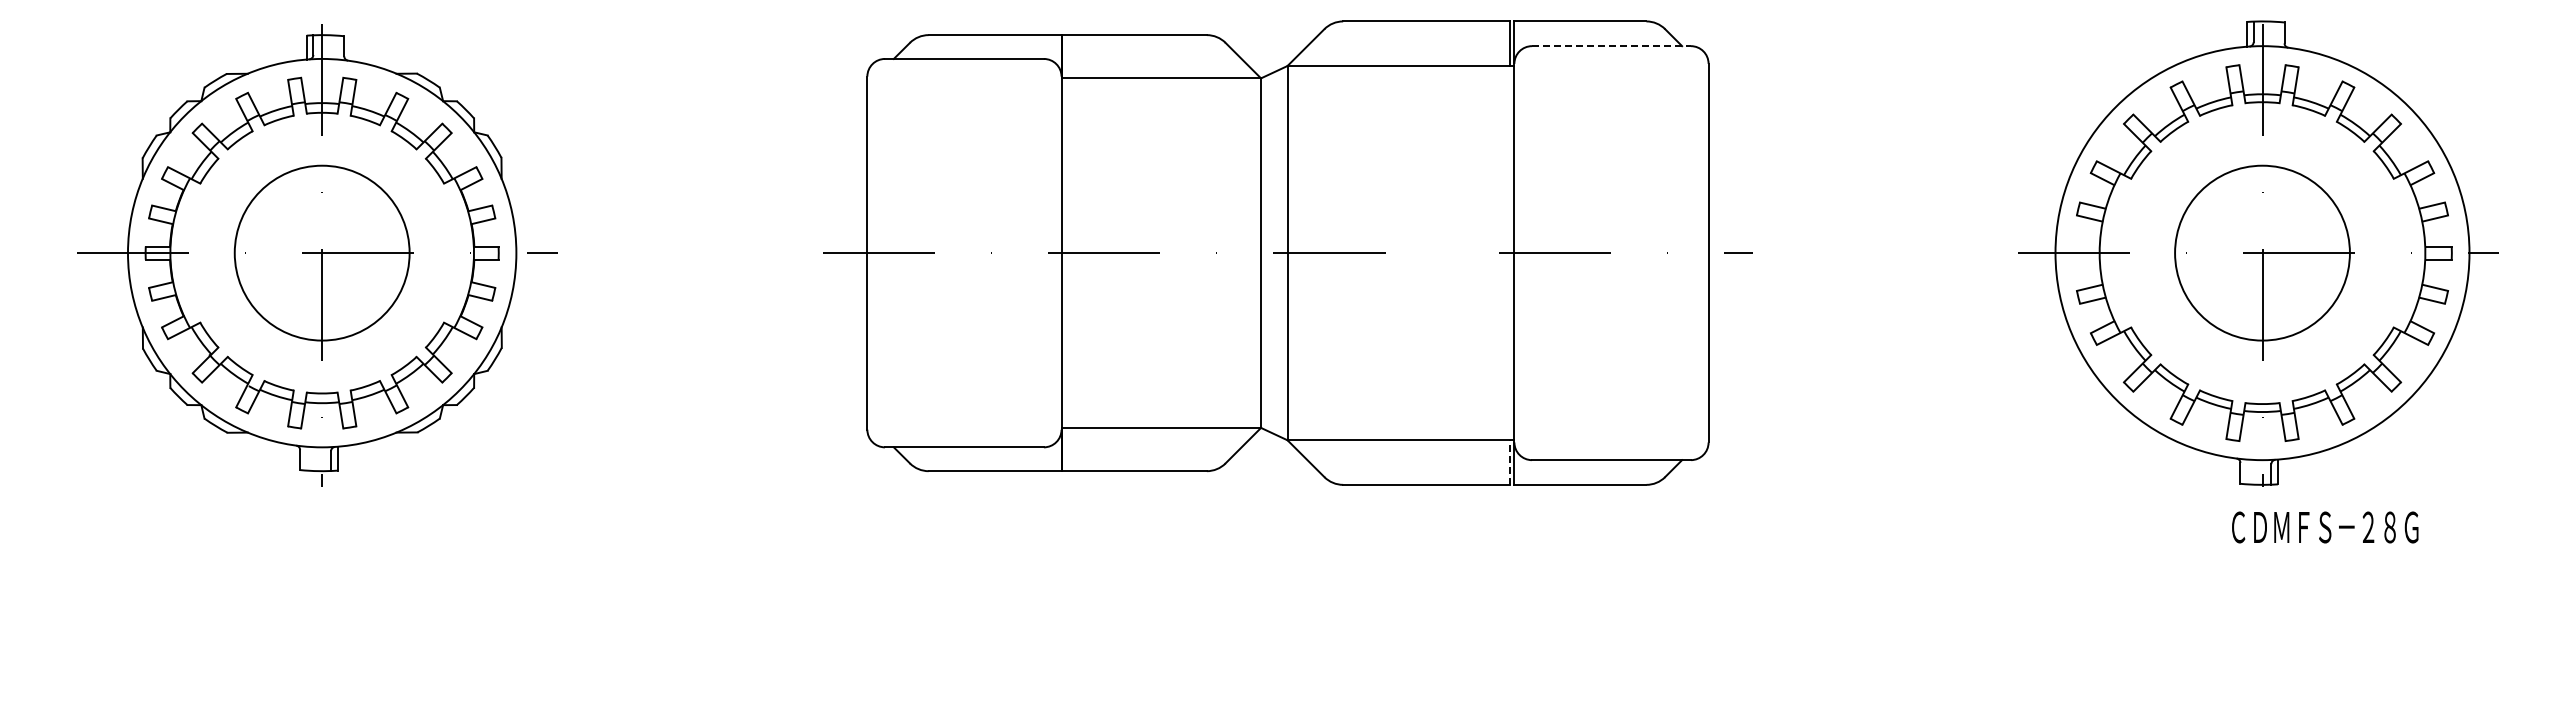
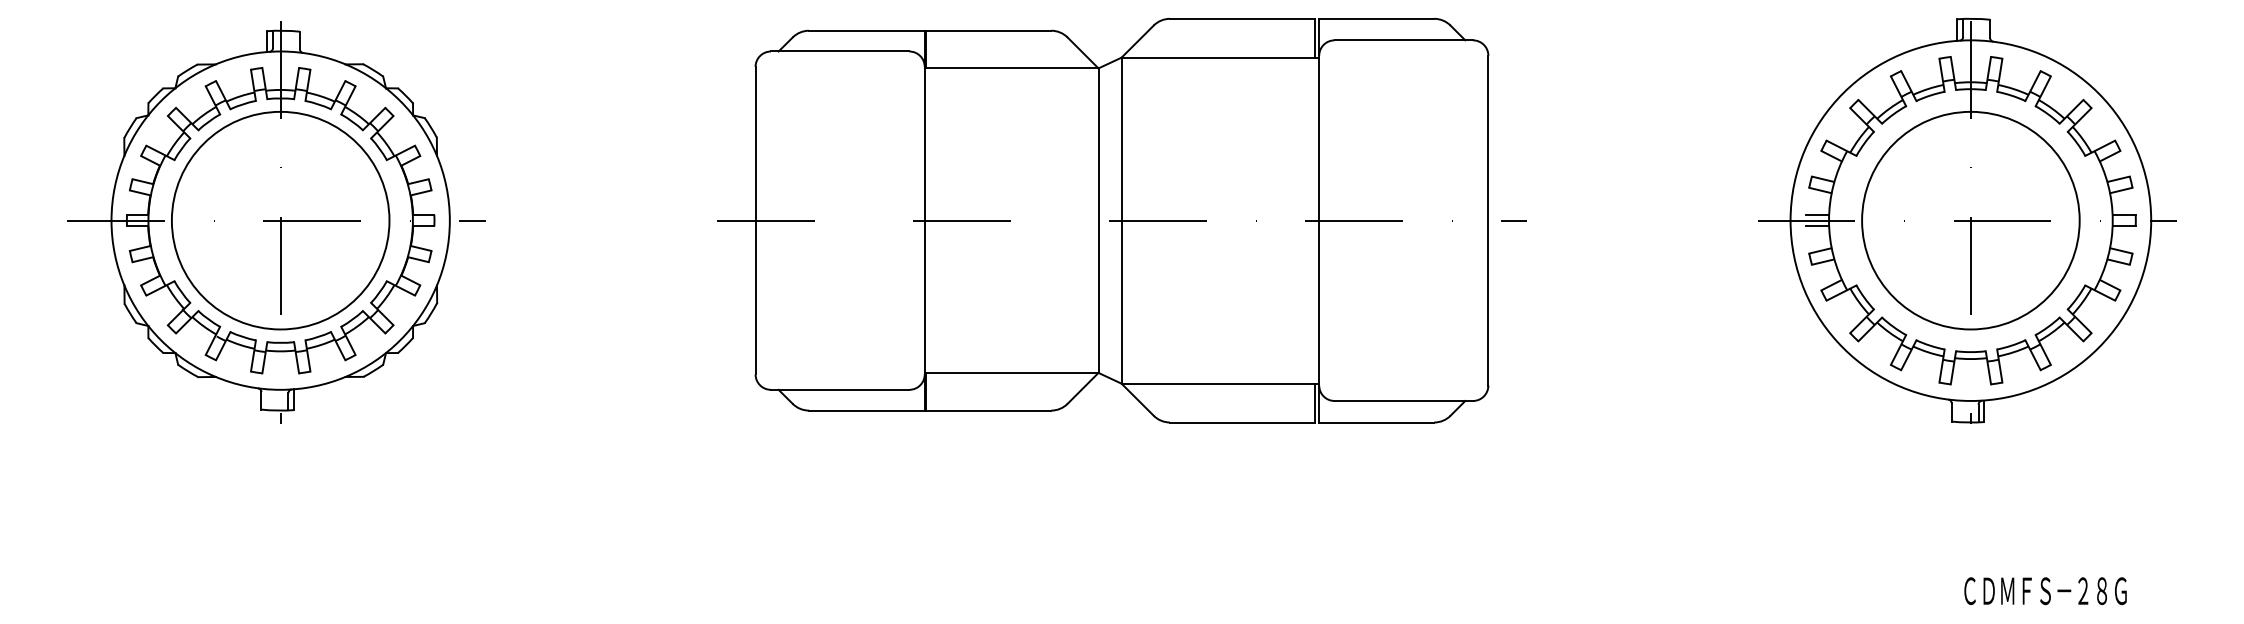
line: (1611, 46) -> (1403, 40), dashed -> solid
line: (2086, 246) -> (1817, 214), added
circle: (322, 253) -> (280, 220), size x1.43
circle: (2262, 253) -> (1970, 220), size x1.43
line: (2086, 259) -> (1817, 226), added
line: (1509, 462) -> (1314, 403), dashed -> solid
text: (2325, 527) -> (2045, 591), moved

